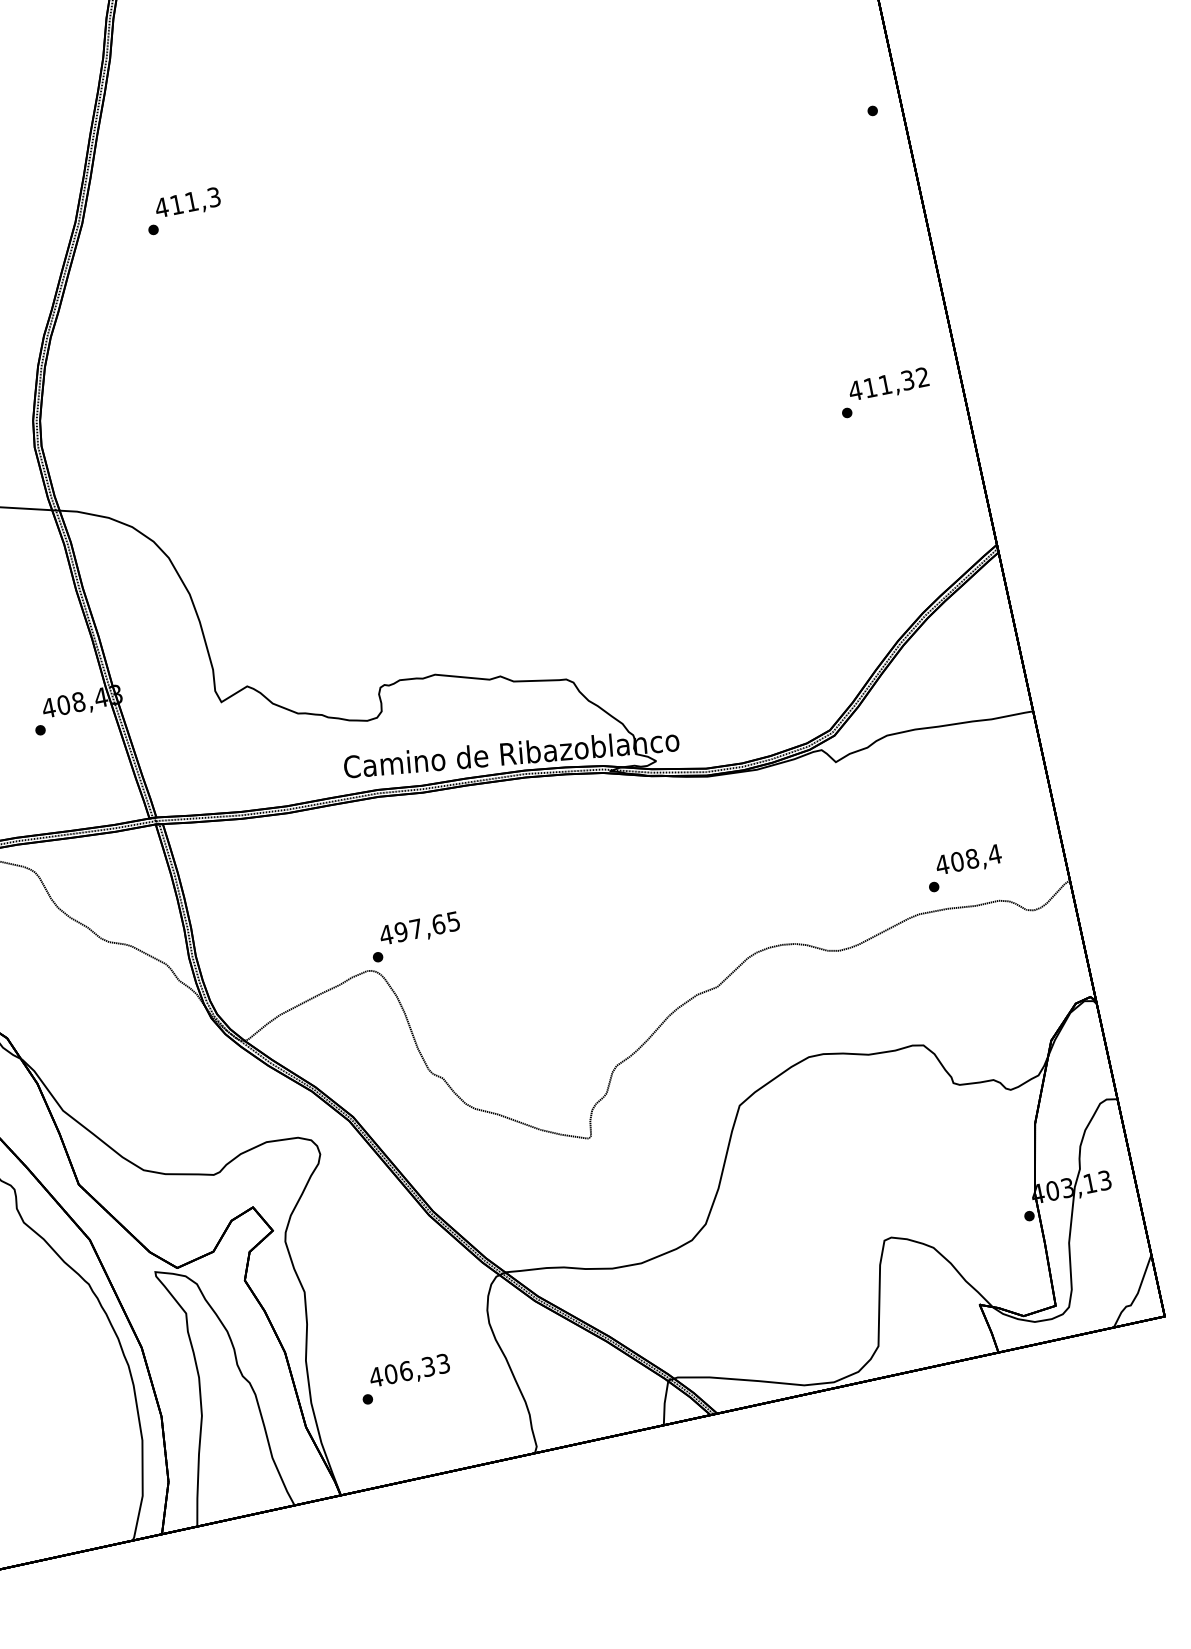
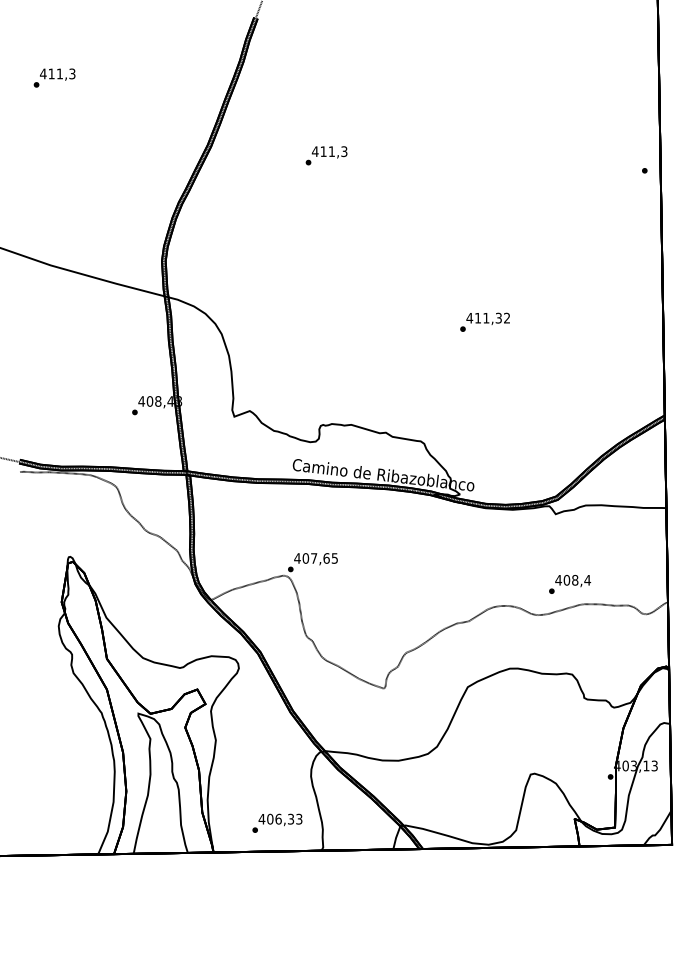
text: (183, 210) -> (326, 155), moved
text: (883, 391) -> (484, 321), moved
text: (965, 868) -> (570, 584), moved
text: (400, 932) -> (305, 558), 497,65 -> 407,65
text: (405, 1377) -> (277, 822), moved

